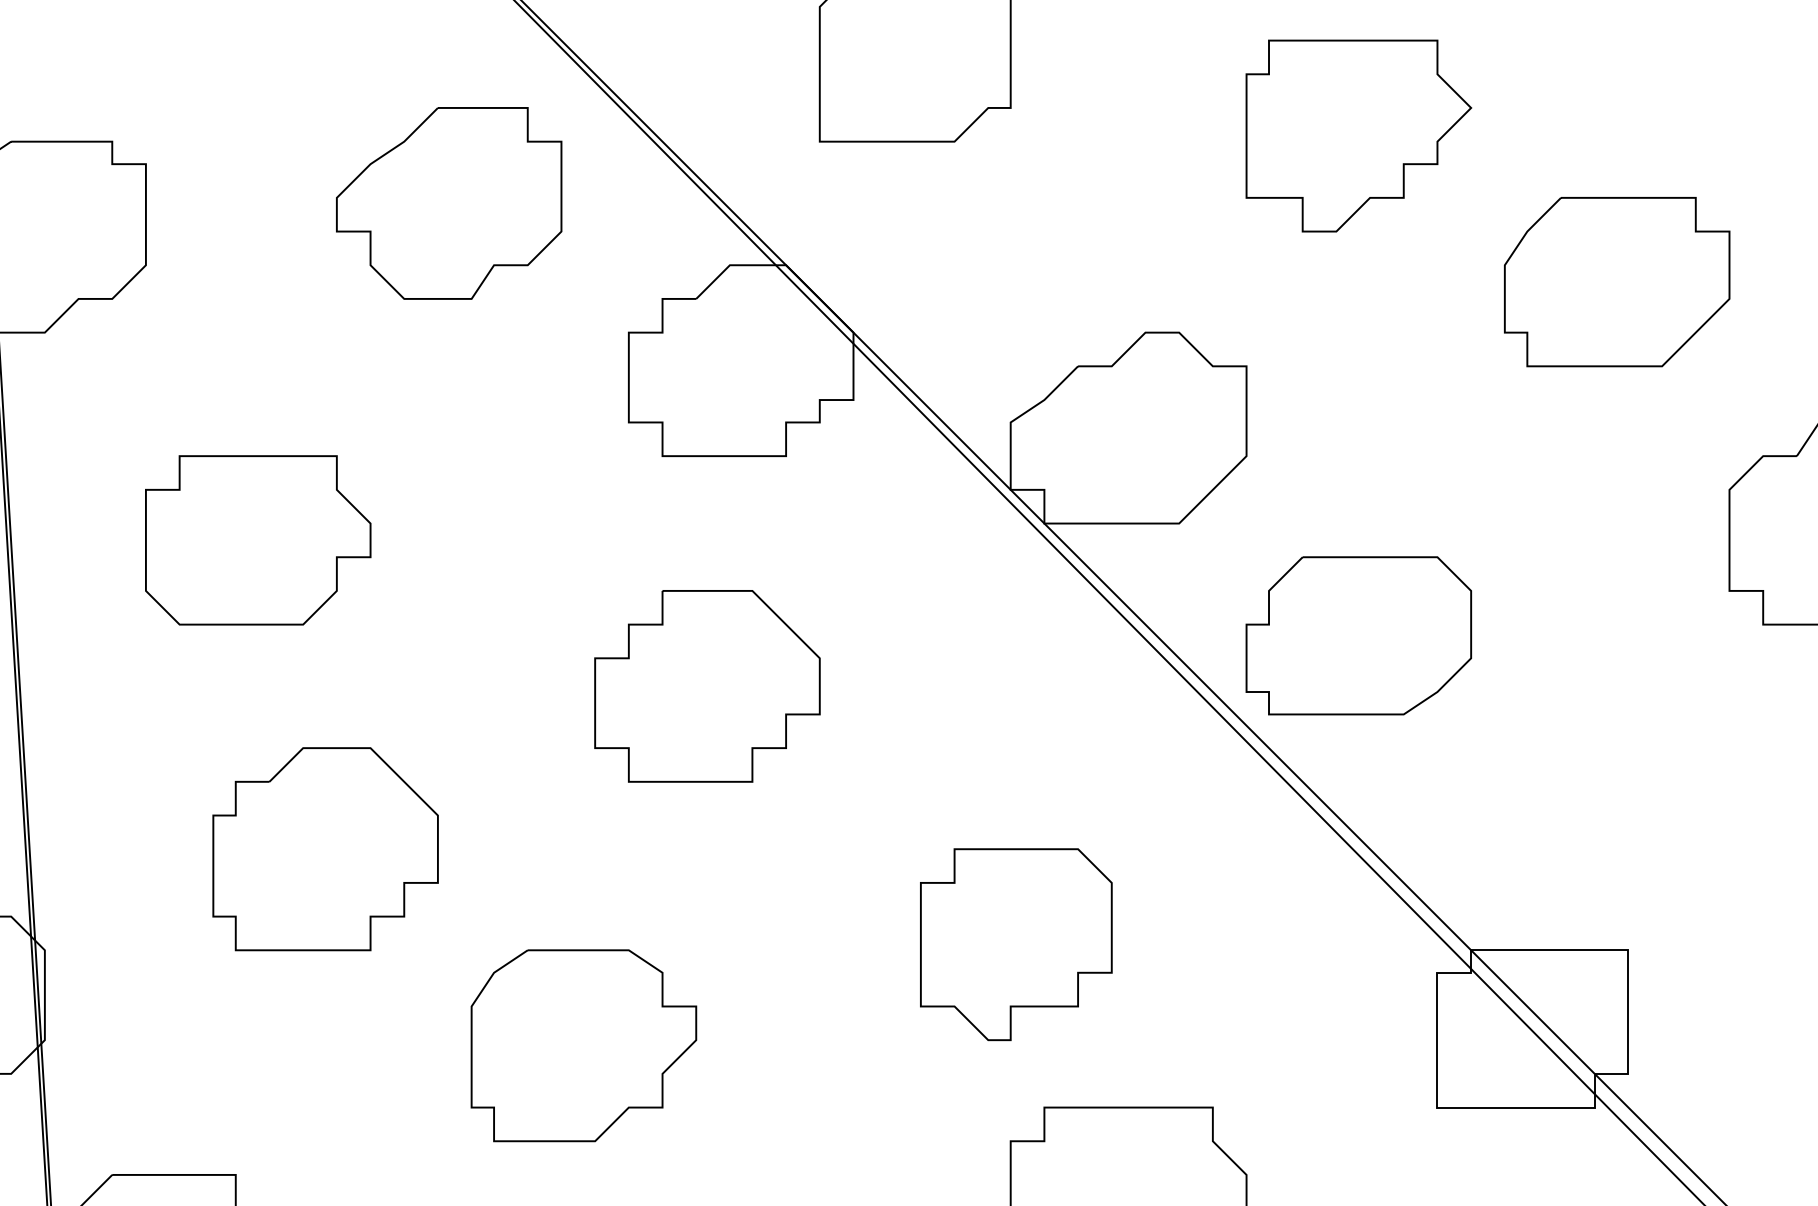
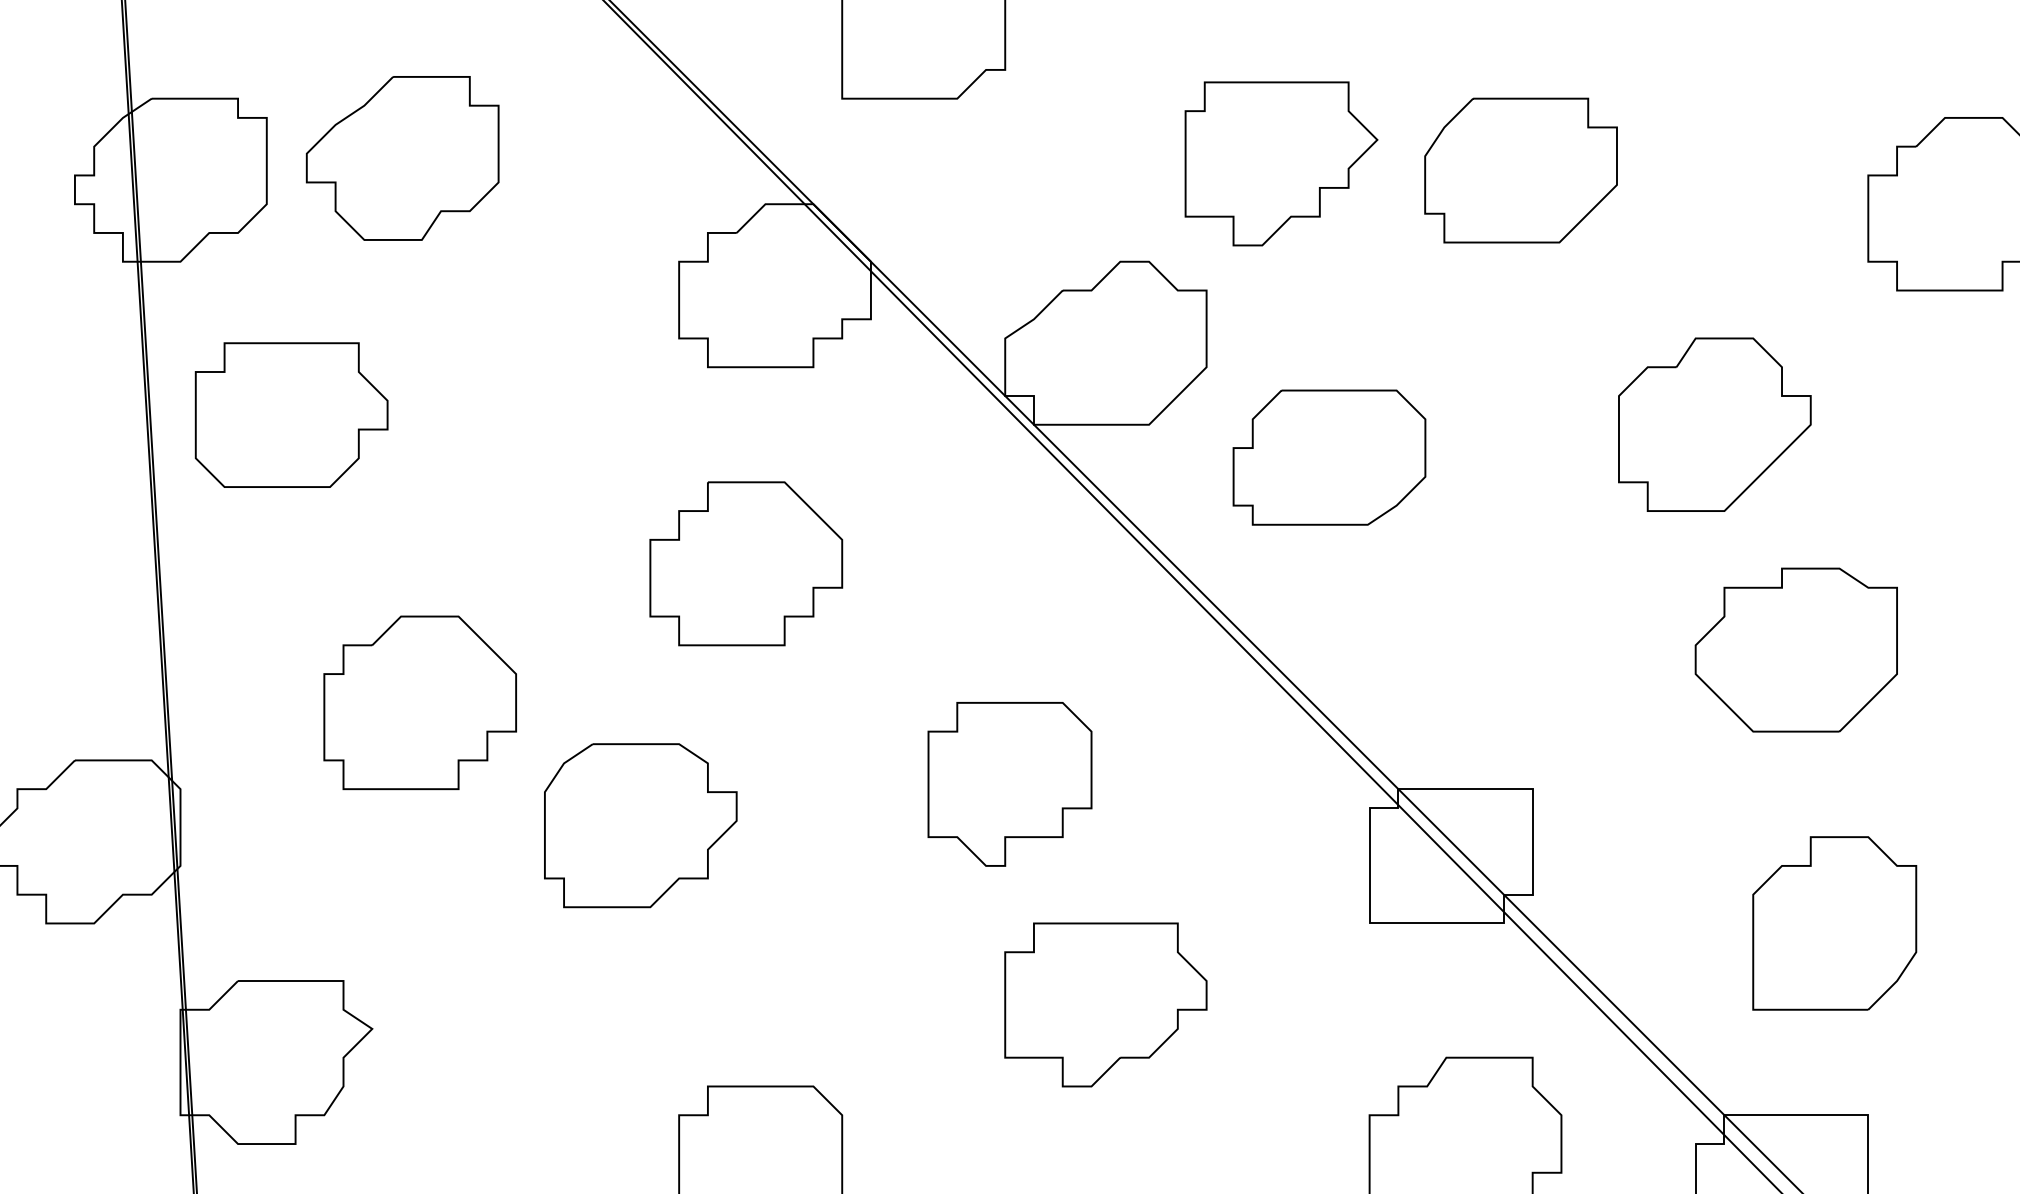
part: (1358, 135) -> (1281, 163), moved
part: (448, 203) -> (402, 158), moved
part: (1616, 281) -> (1520, 170), moved
part: (258, 539) -> (291, 414), moved
part: (1358, 635) -> (1329, 457), moved
part: (583, 1045) -> (640, 825), moved

